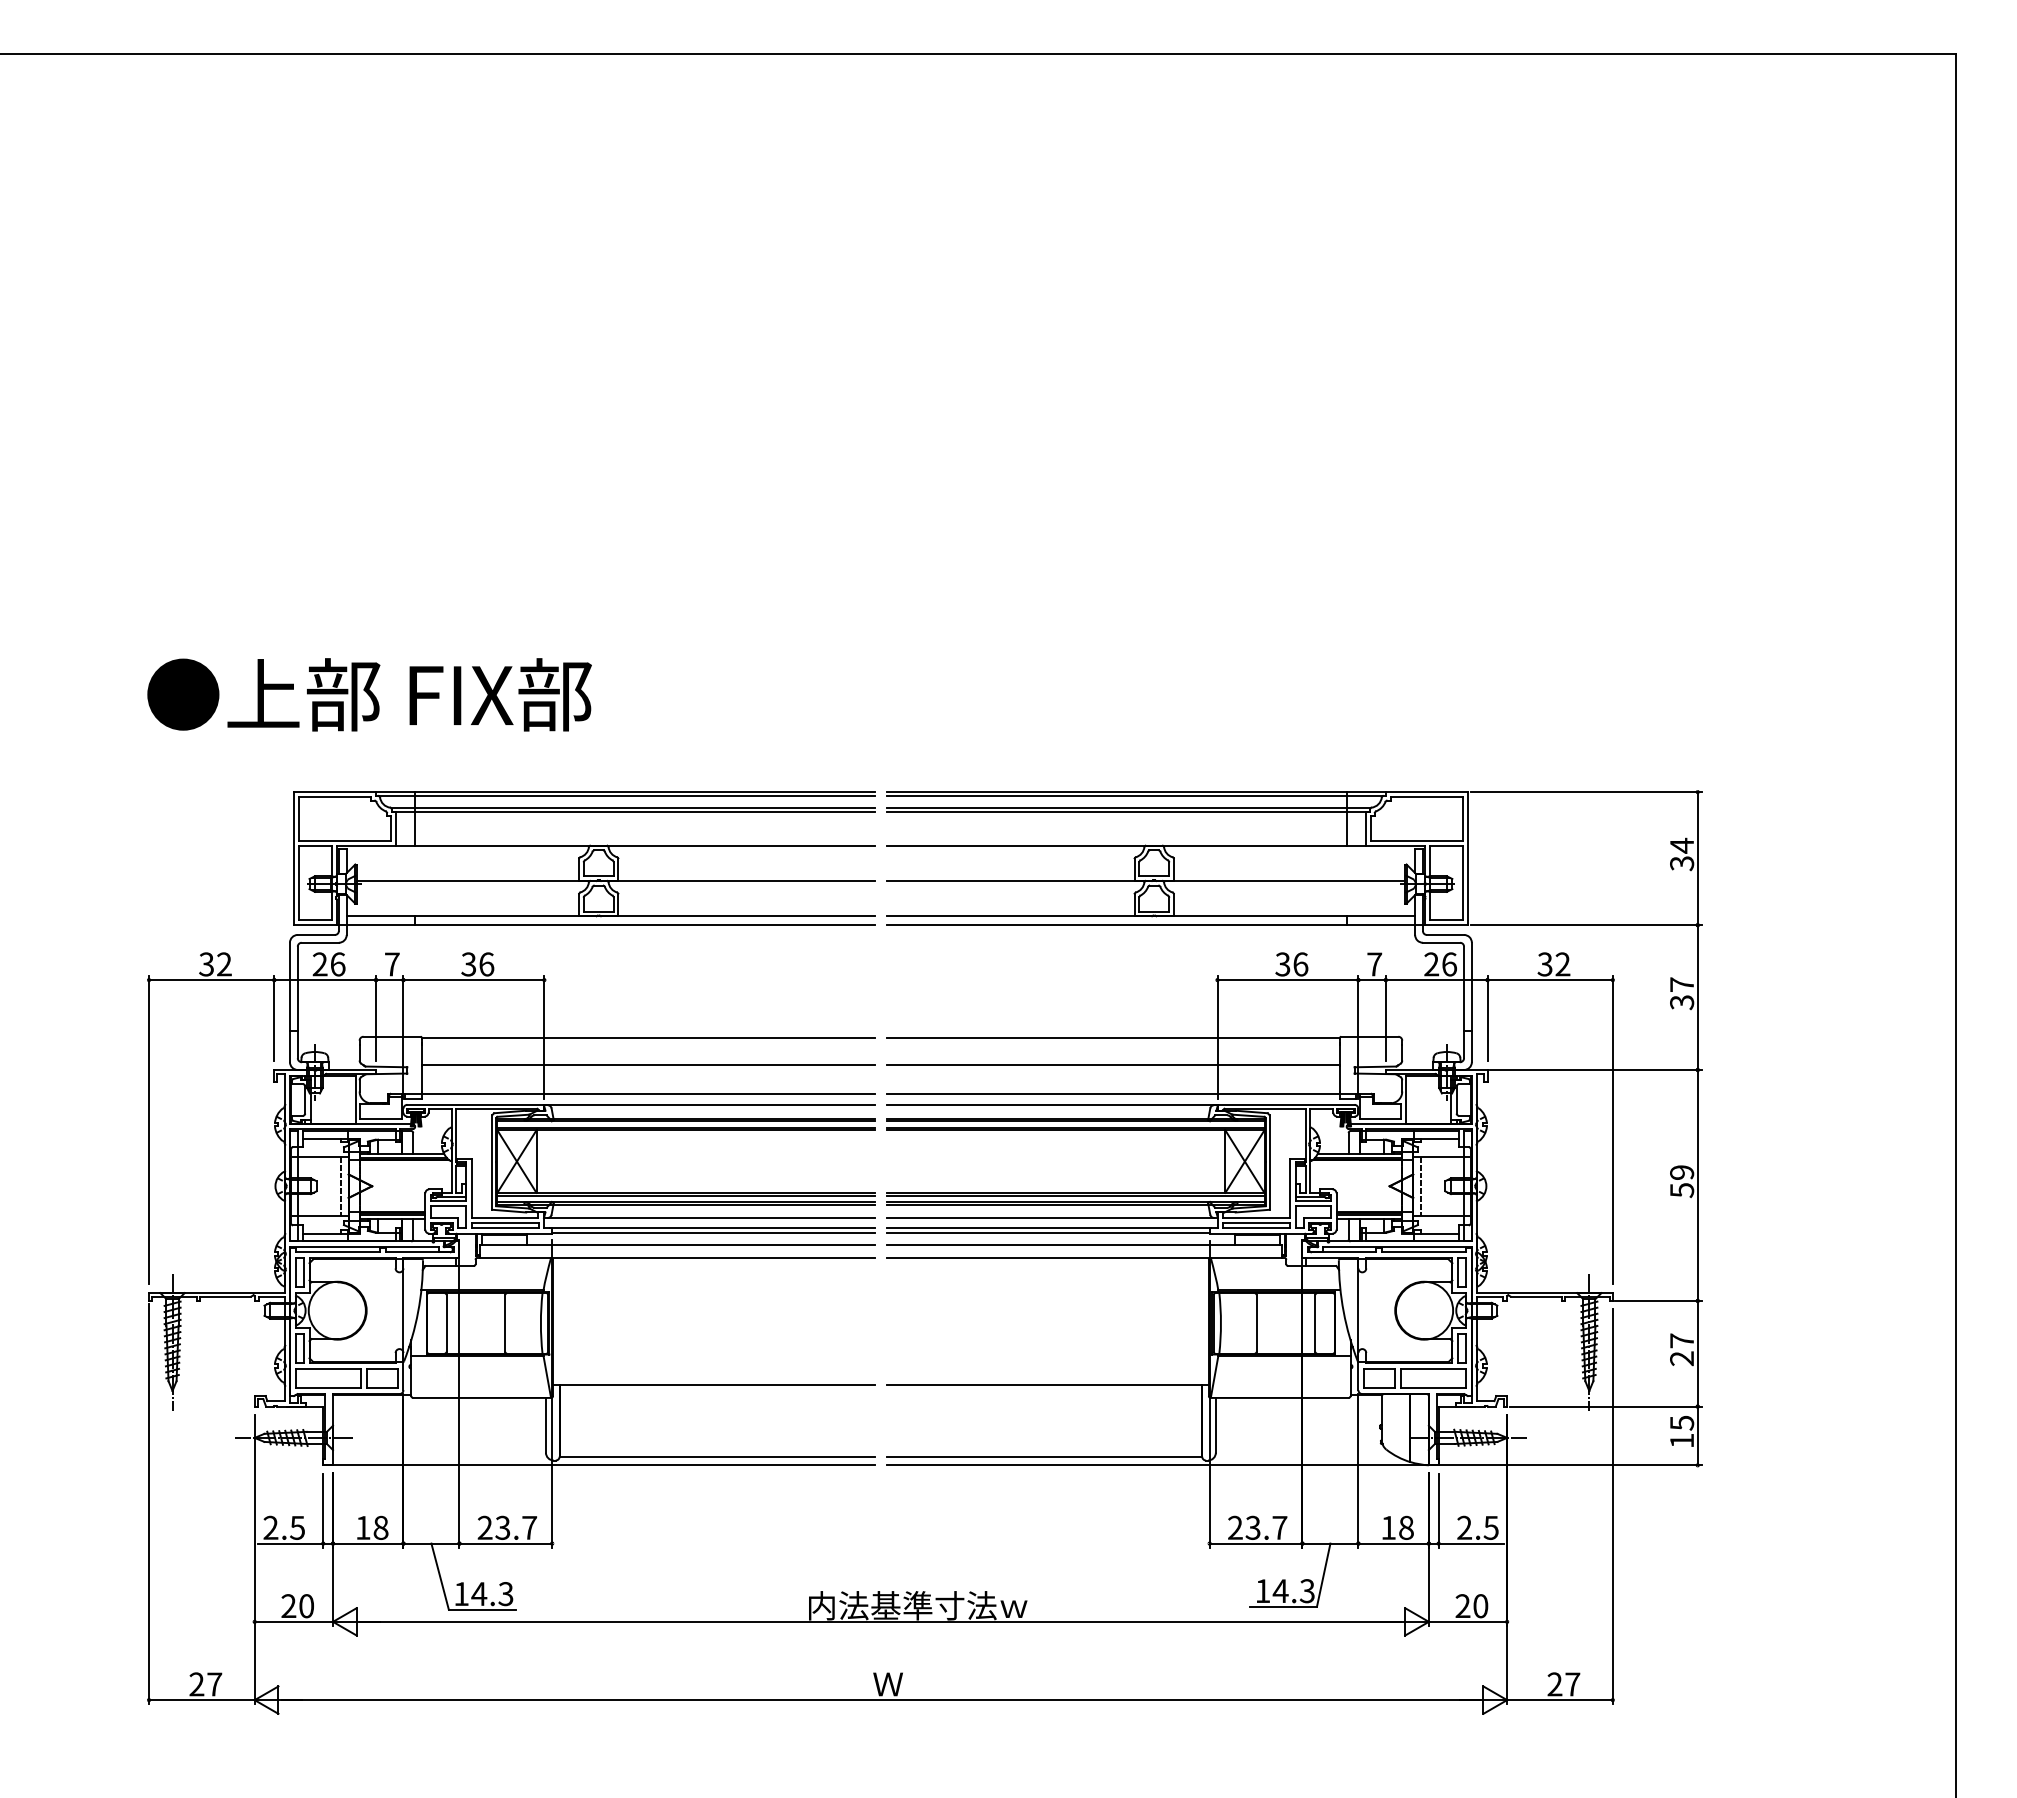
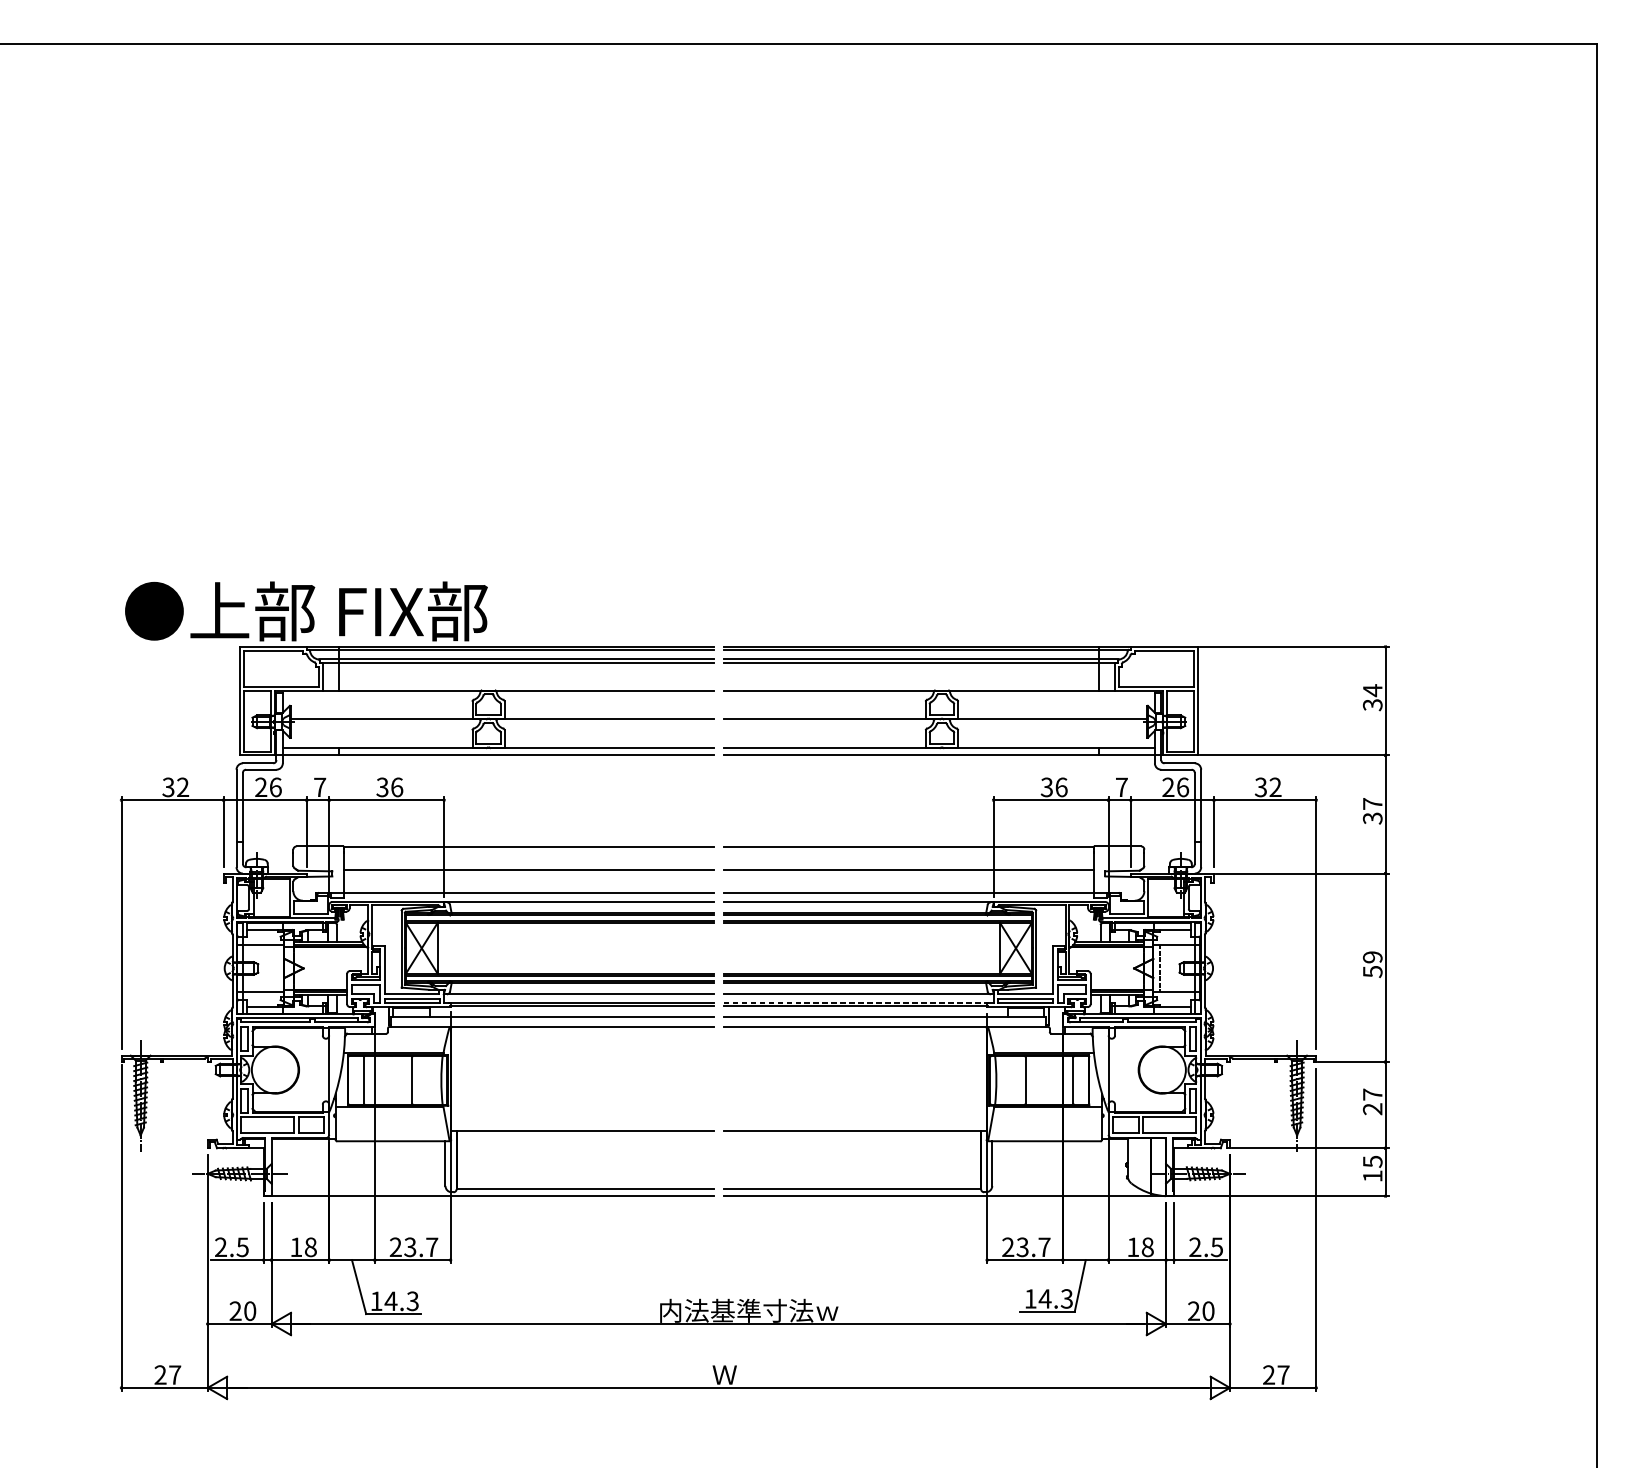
text: (369, 694) -> (306, 611), moved
line: (340, 1185) -> (277, 967), removed
line: (1049, 1228) -> (856, 1002), solid -> dashed

